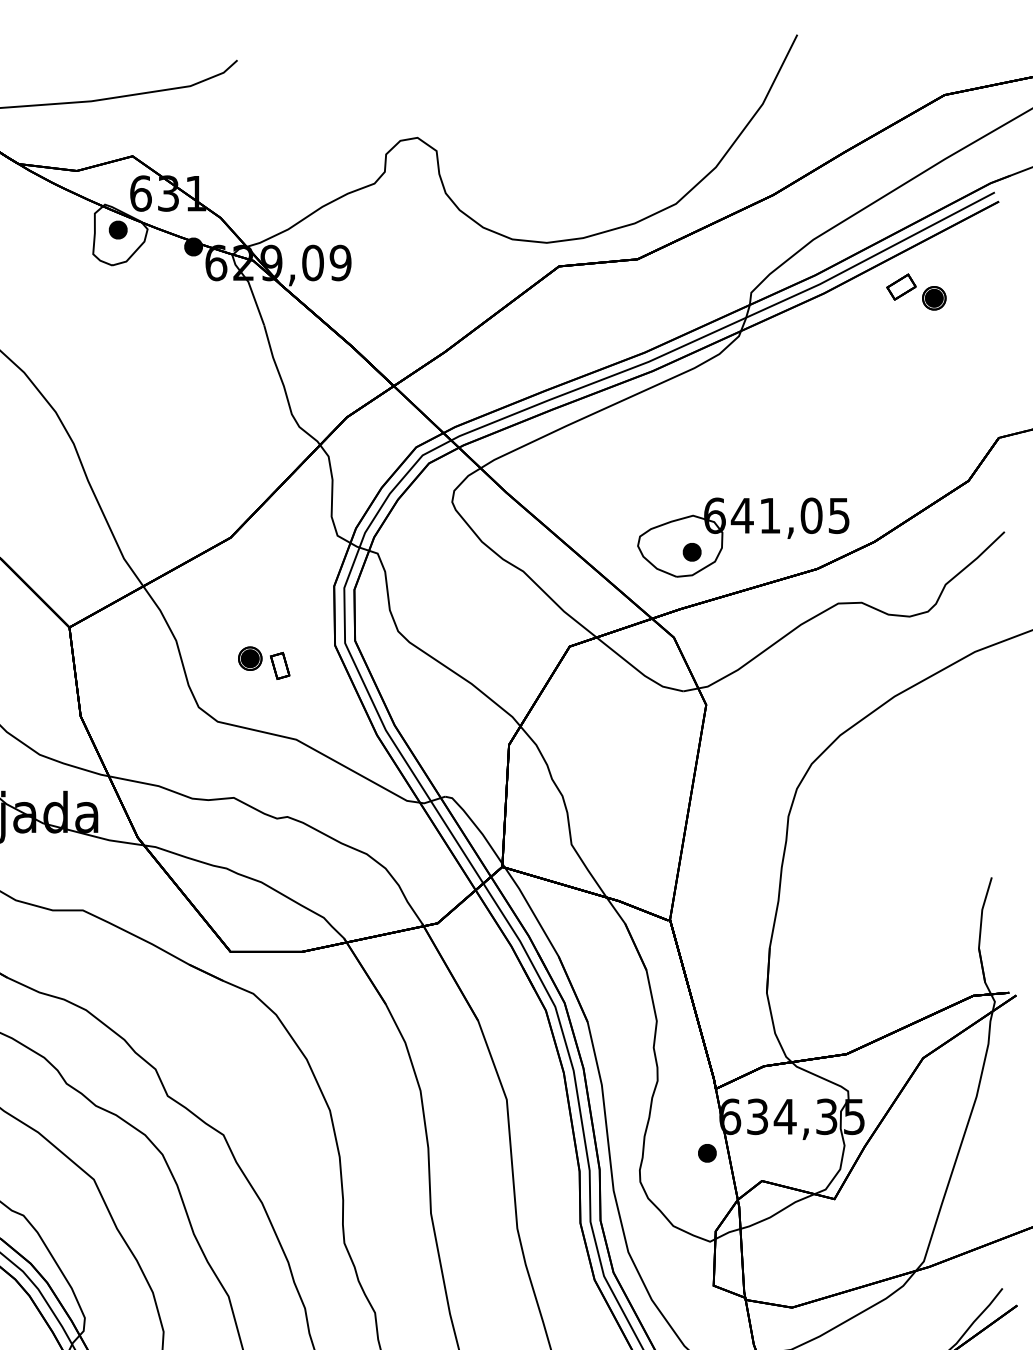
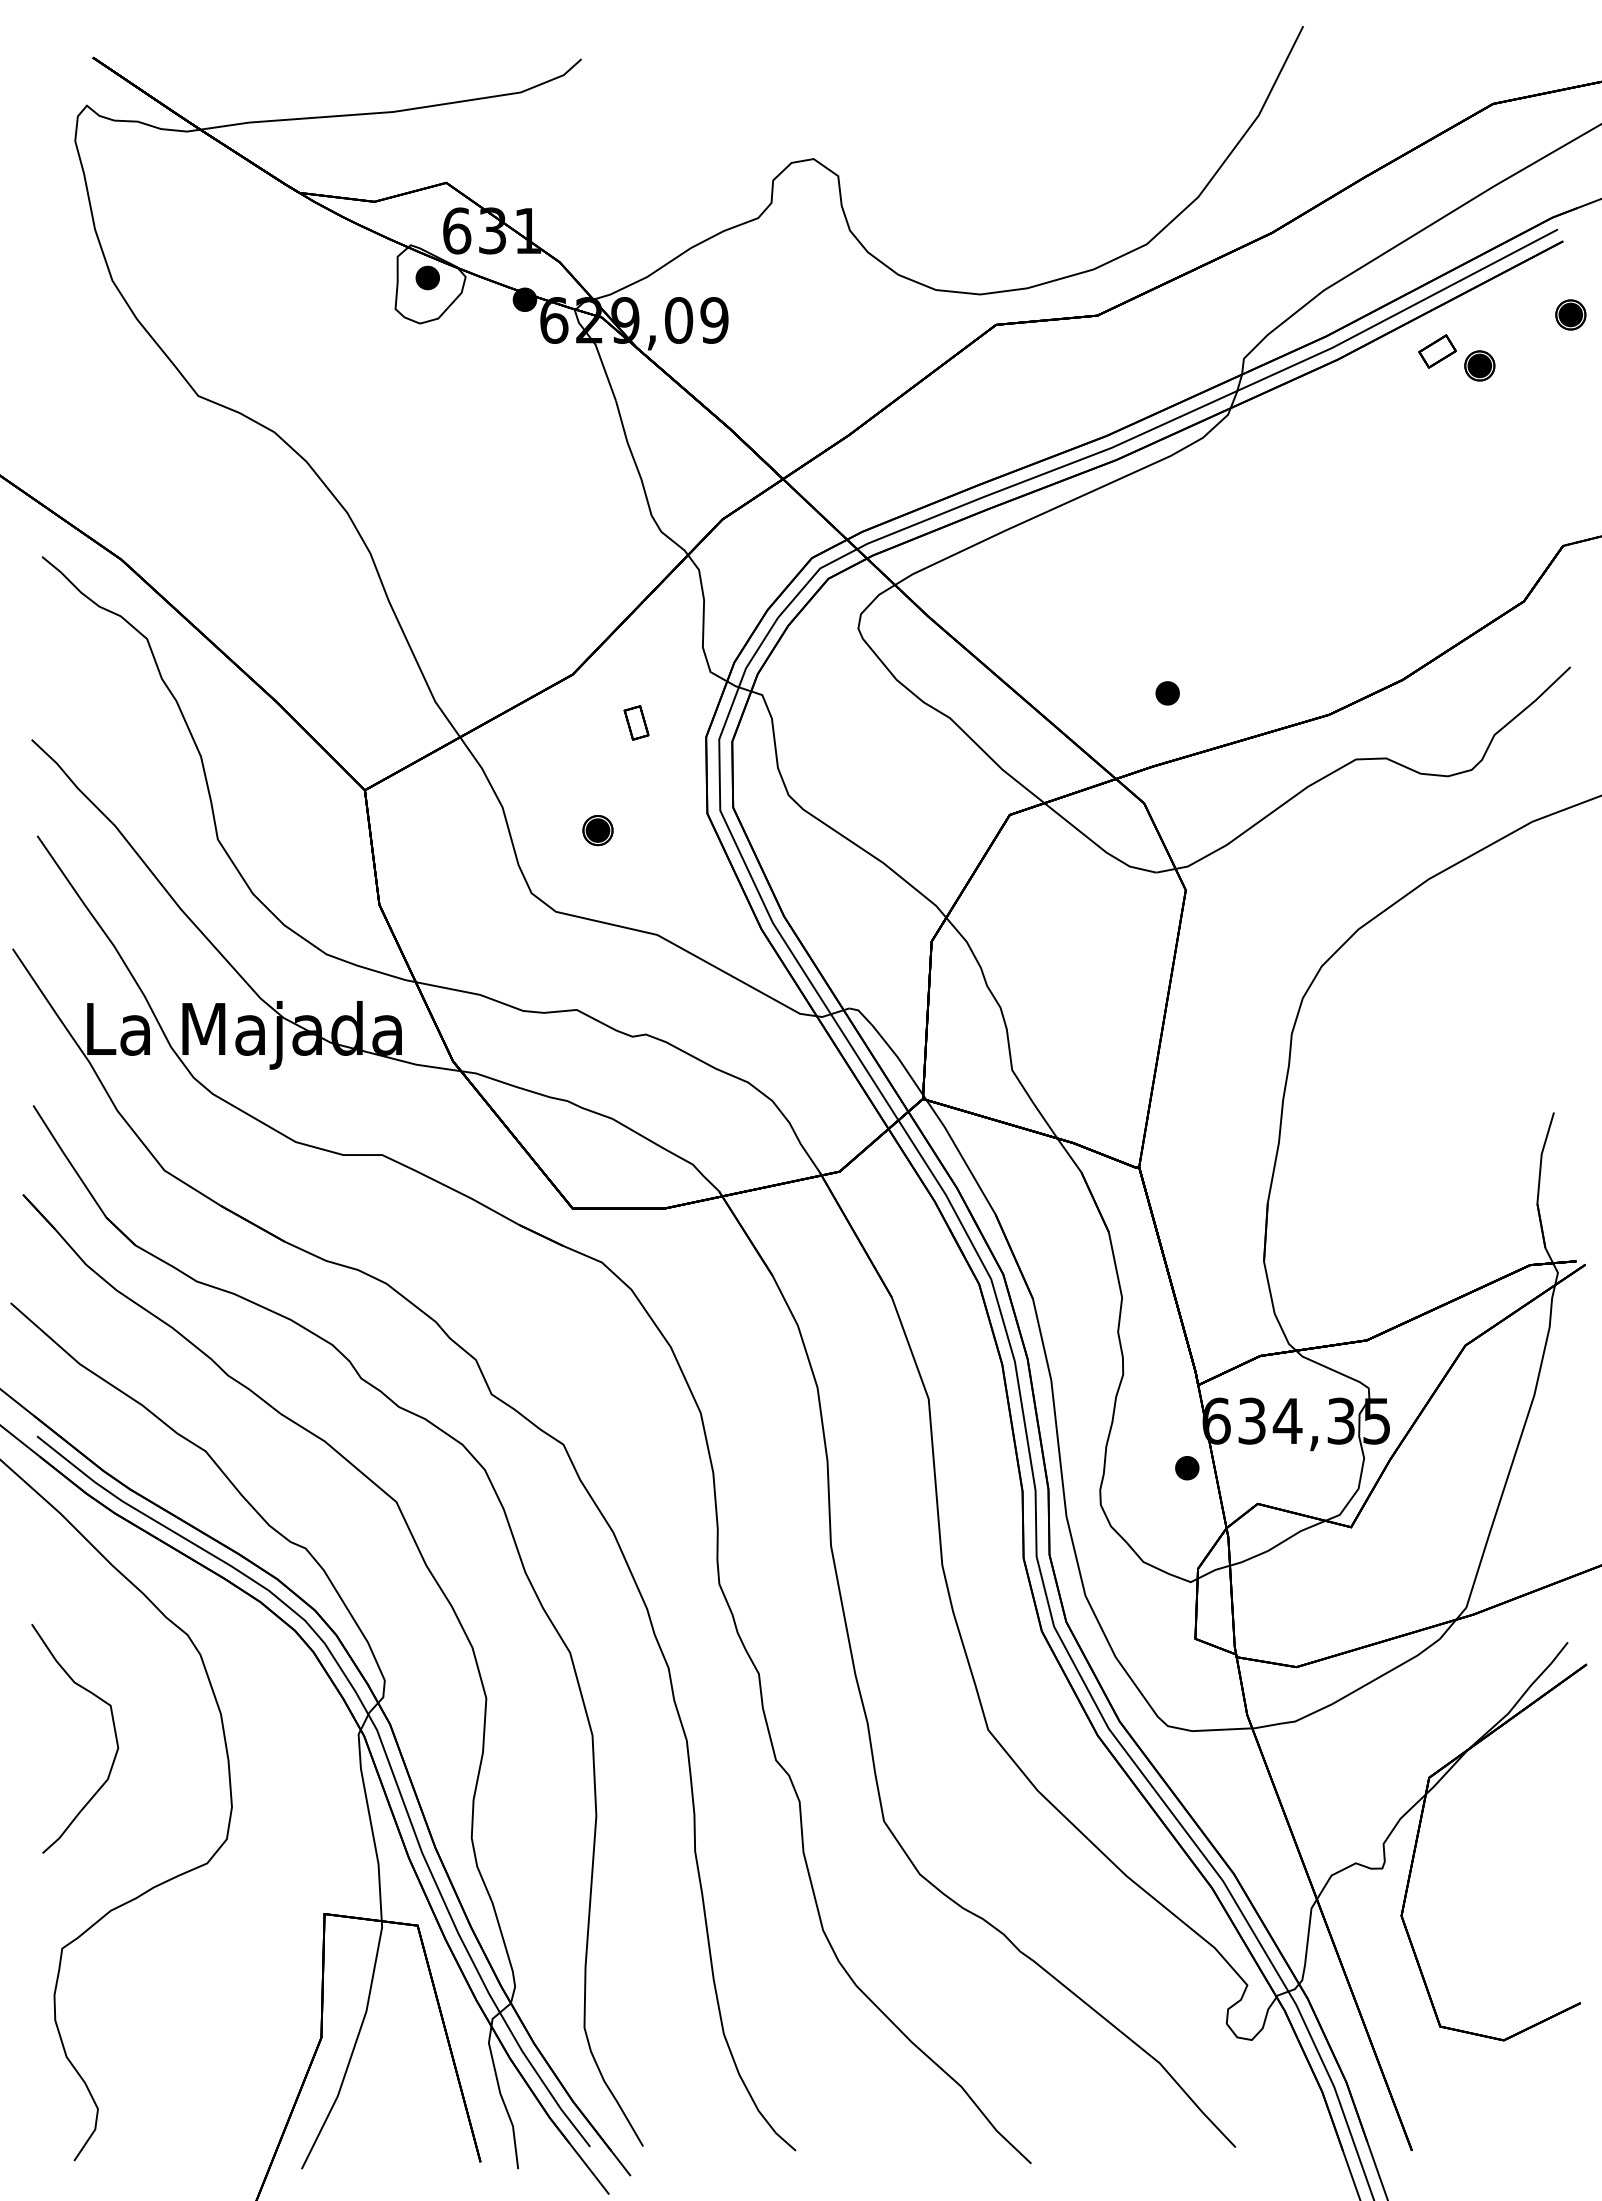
part: (1004, 258) -> (1570, 314), added
part: (743, 536) -> (1233, 673), removed
part: (280, 665) -> (636, 722), moved

